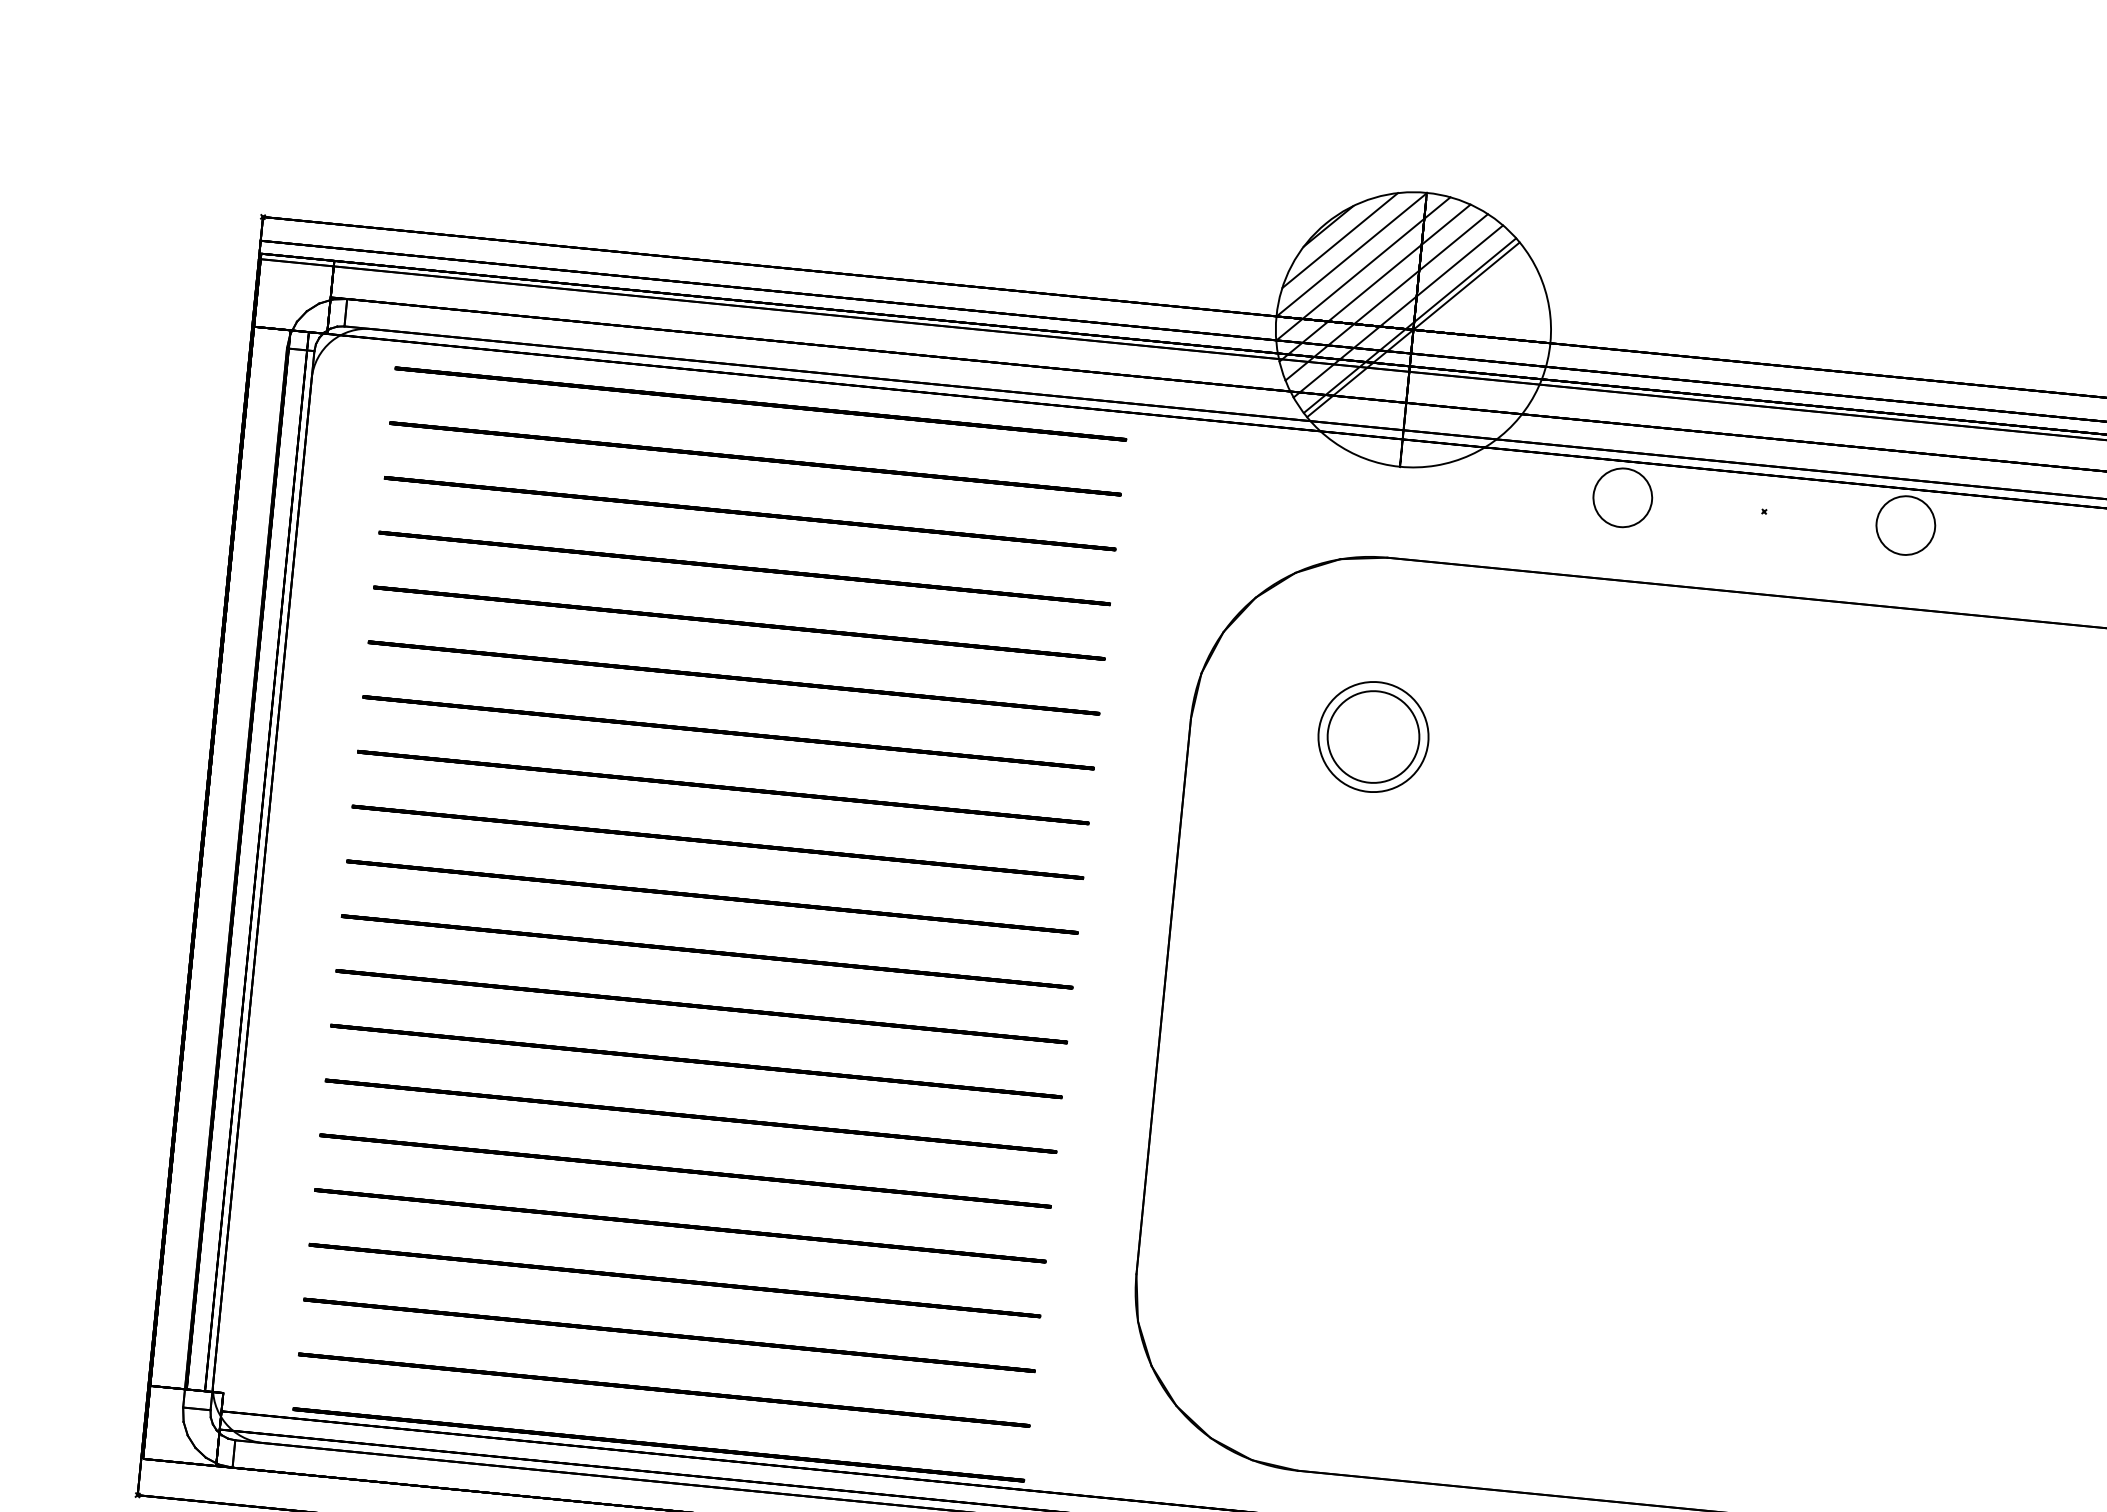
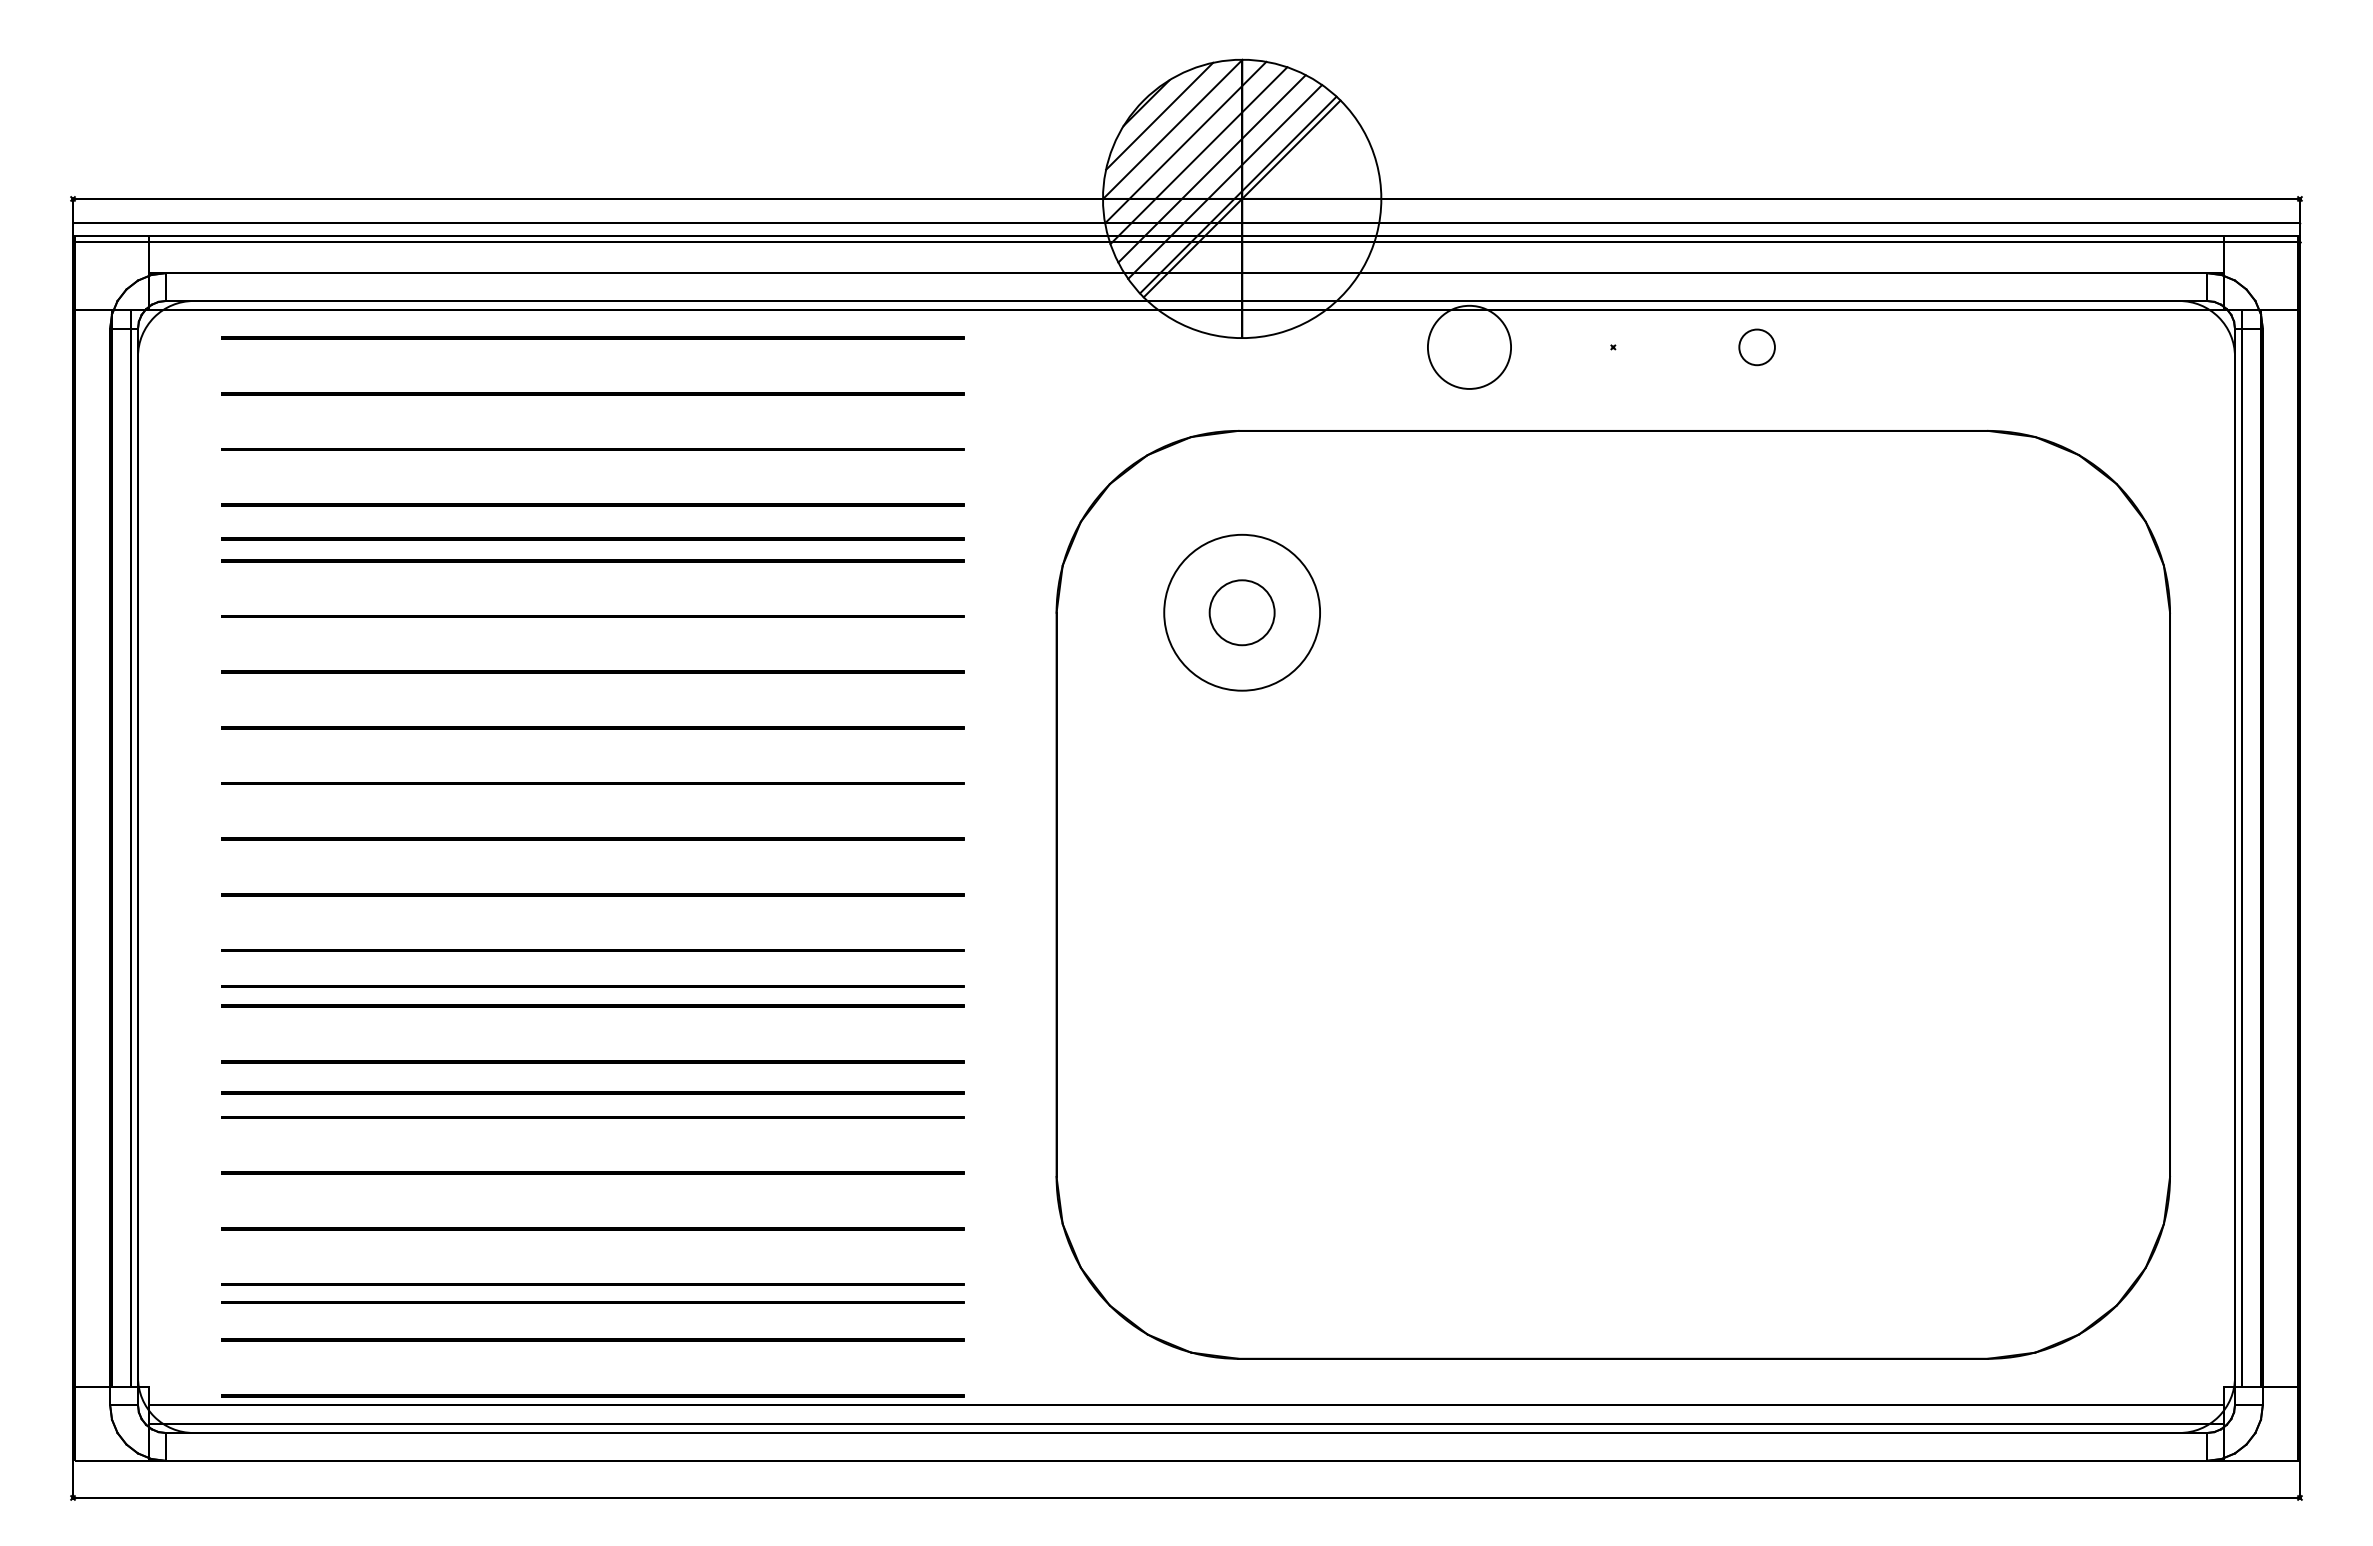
circle: (1622, 497) -> (1469, 347), size x1.4
circle: (1905, 525) -> (1756, 347), size x0.6
line: (741, 601) -> (592, 538), added
circle: (1372, 736) -> (1241, 612), size x0.7
circle: (1372, 736) -> (1241, 612), size x1.4
line: (698, 1042) -> (592, 986), added
line: (687, 1146) -> (592, 1092), added
line: (667, 1353) -> (592, 1302), added

